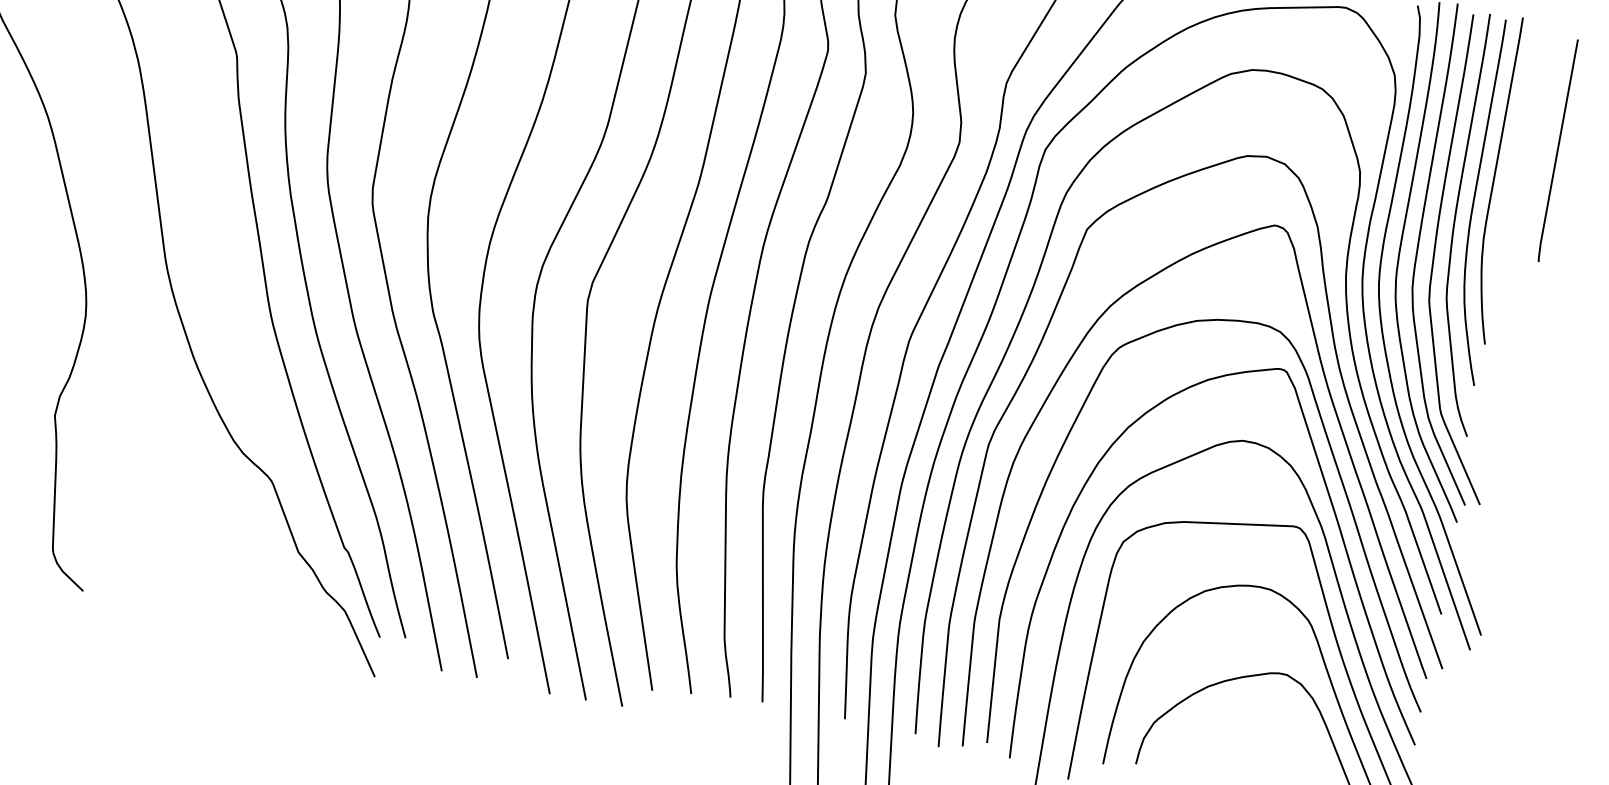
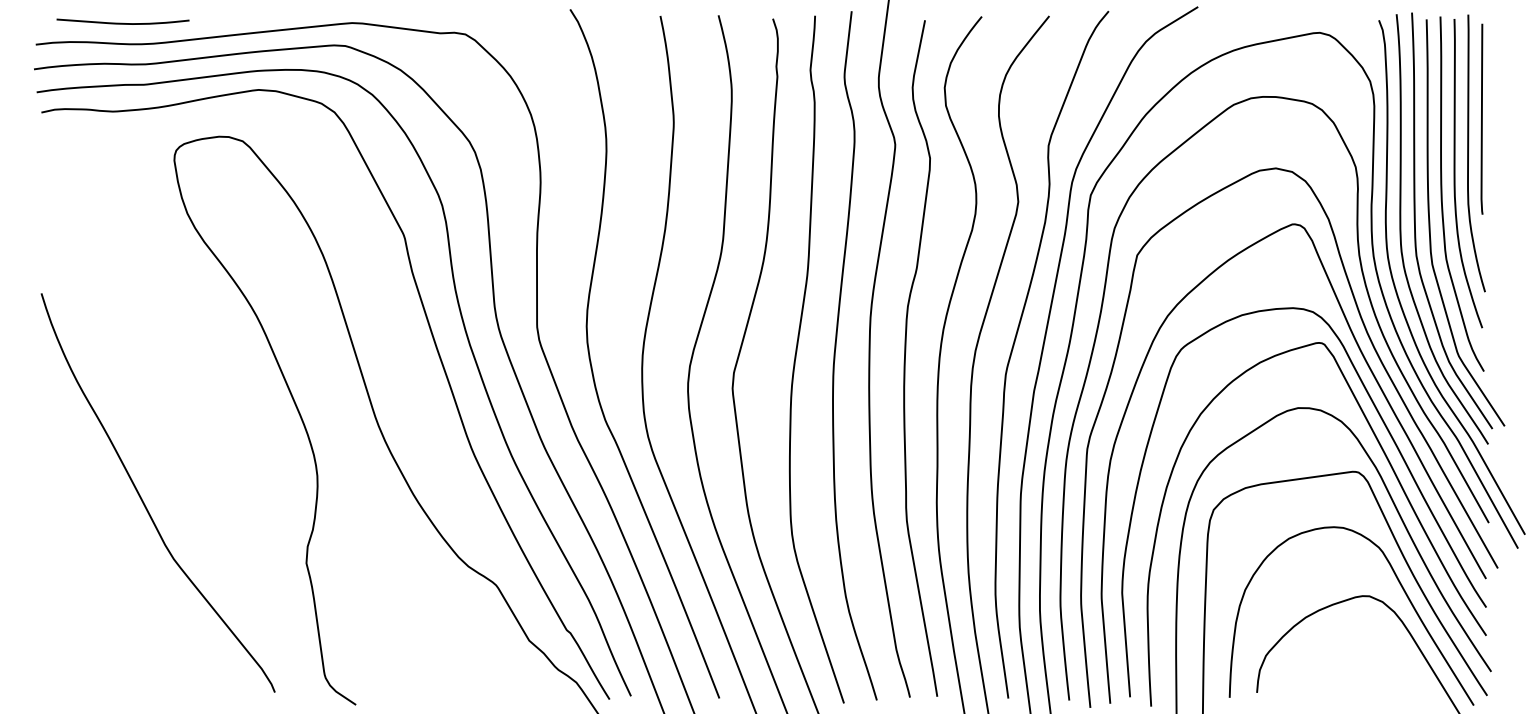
line: (1557, 149) -> (1481, 118), moved

